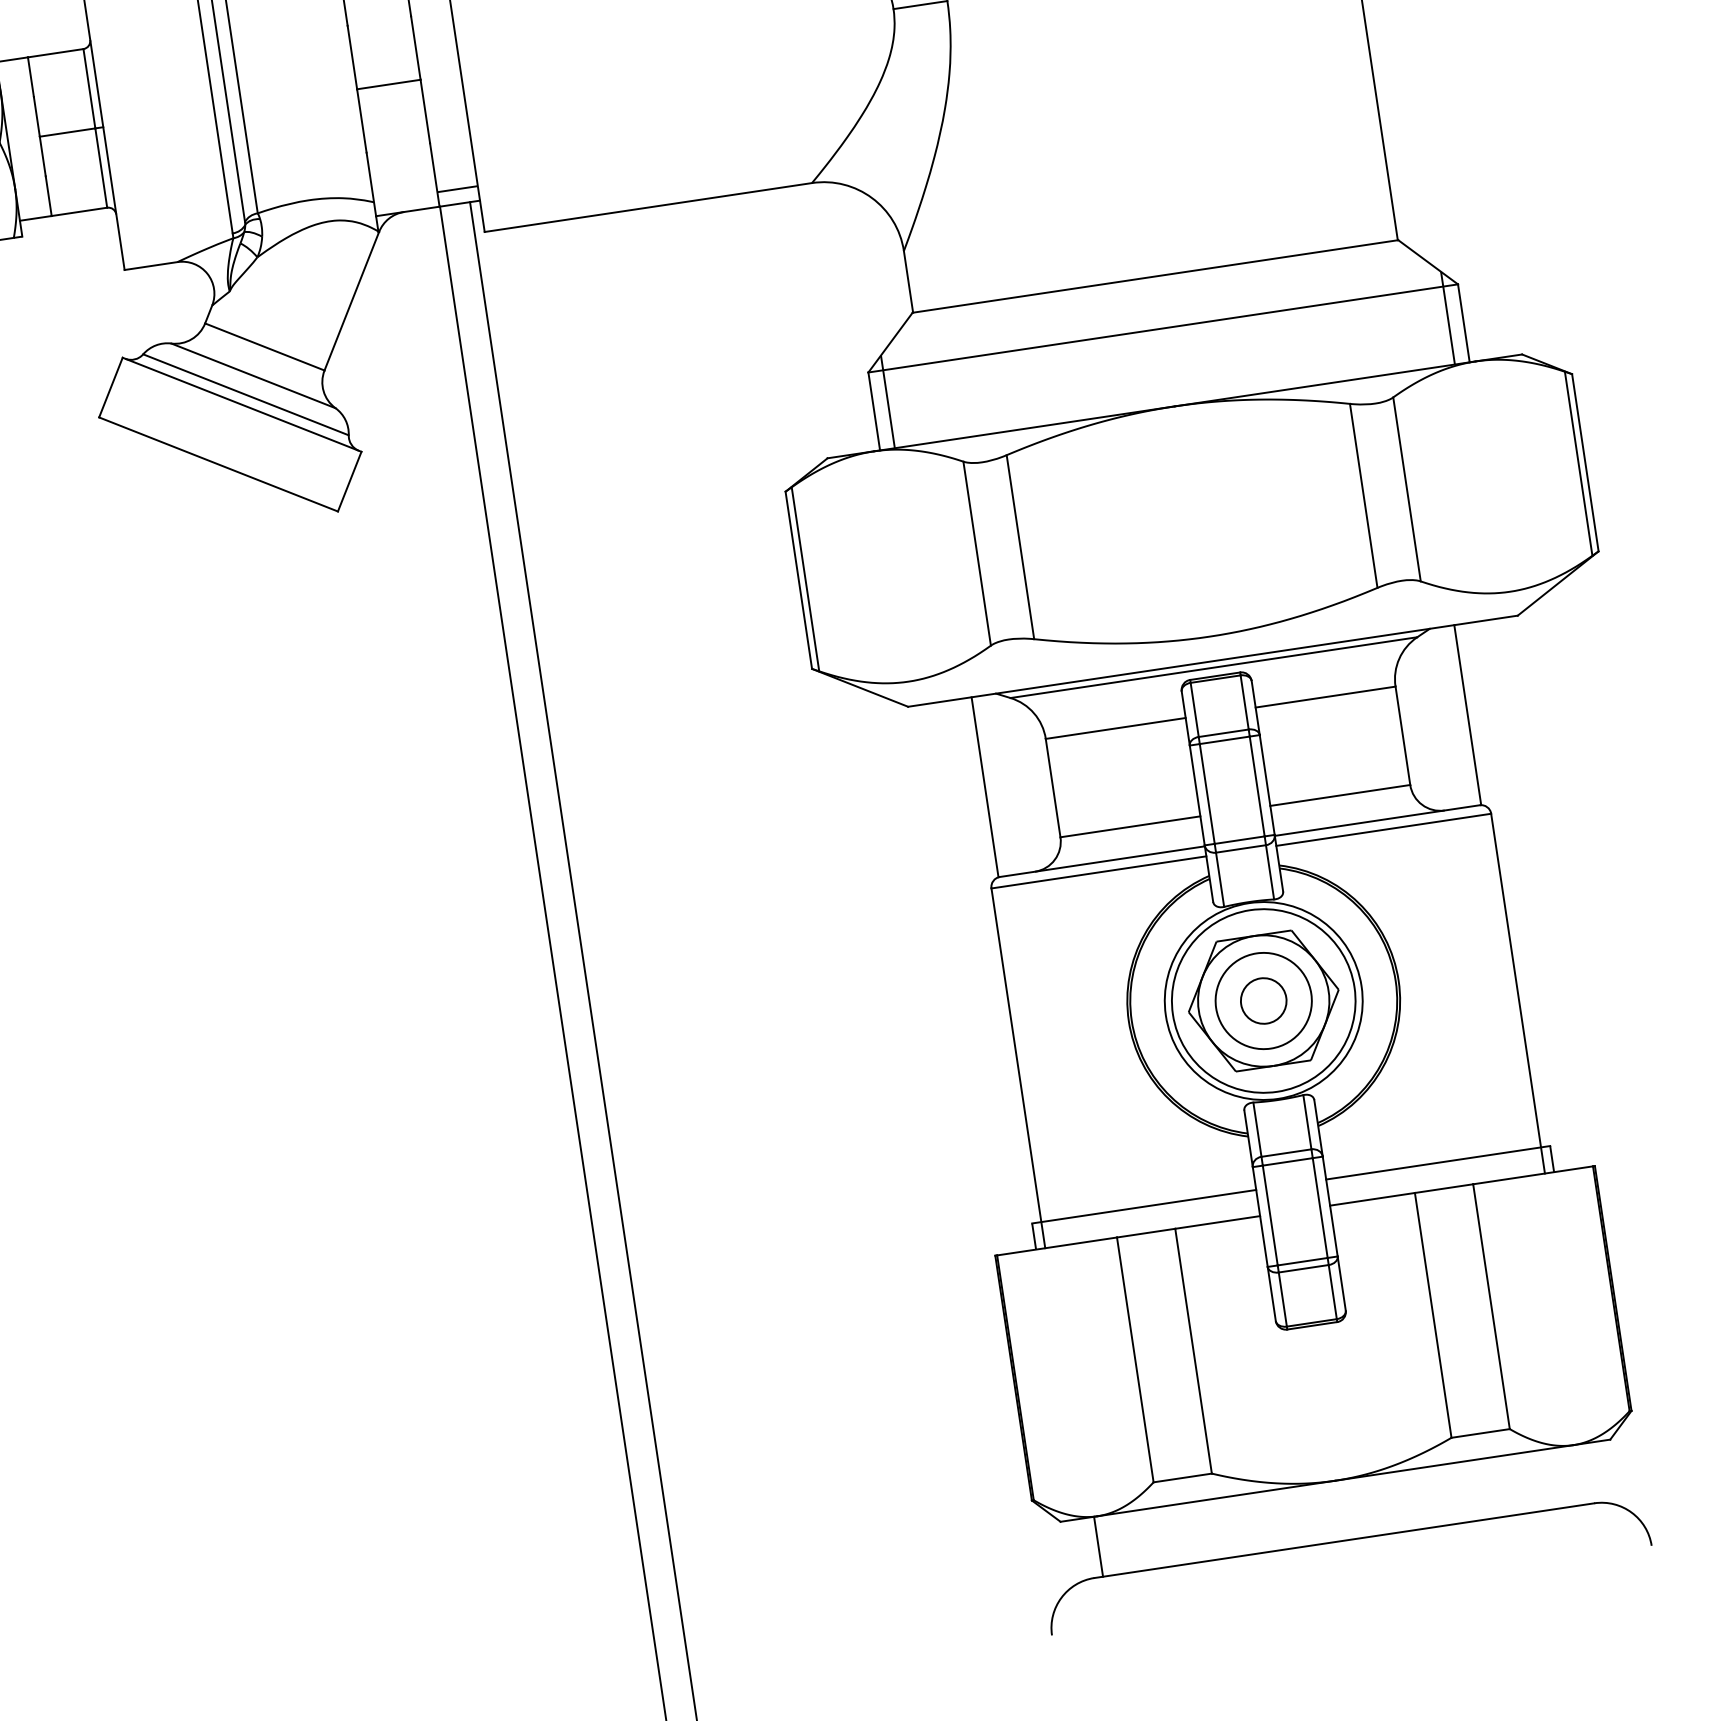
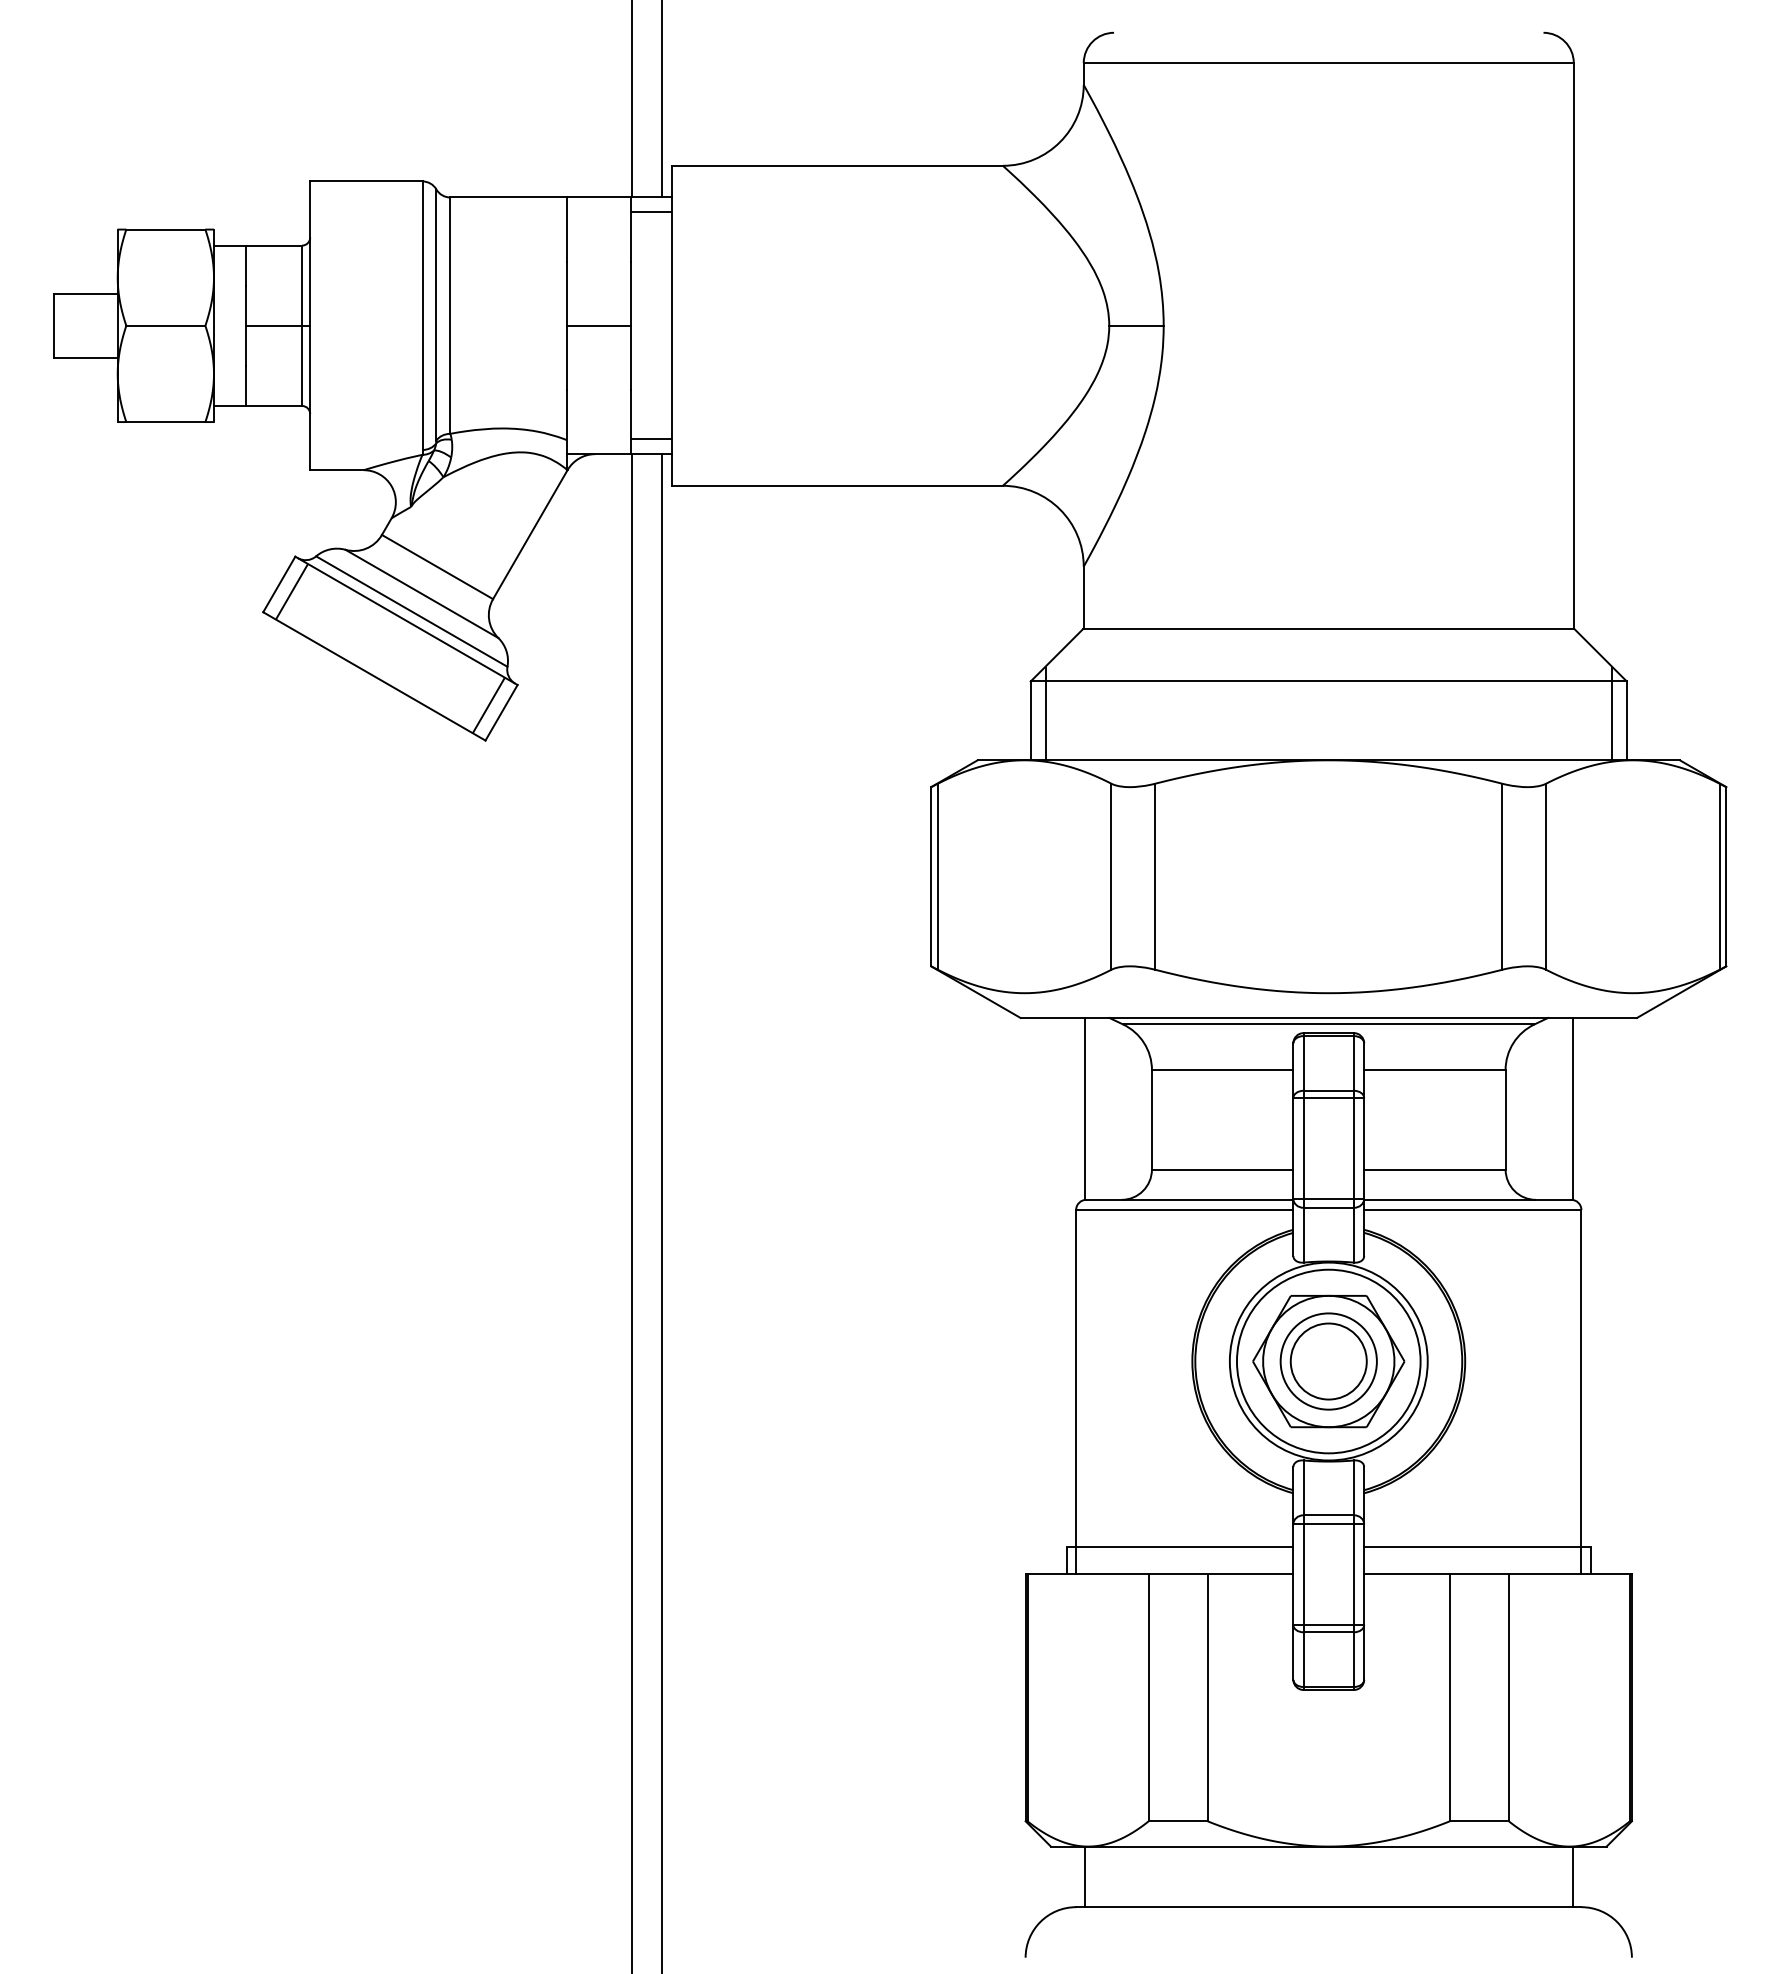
line: (124, 392) -> (291, 591), added
line: (335, 476) -> (488, 705), added
circle: (1263, 1001) -> (1328, 1361), size x1.67
line: (1580, 1474) -> (1572, 1876), added

